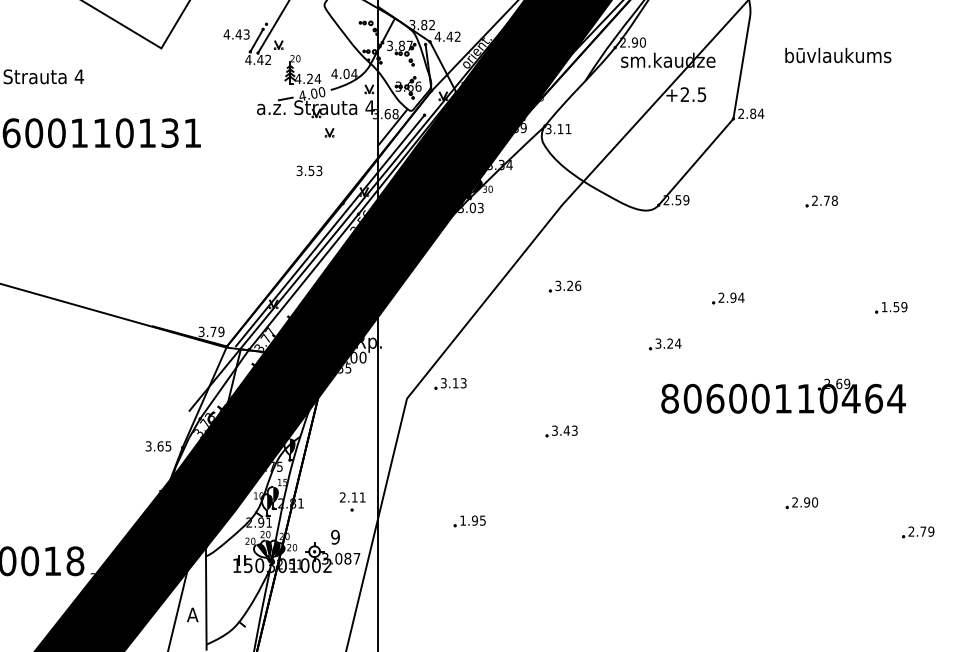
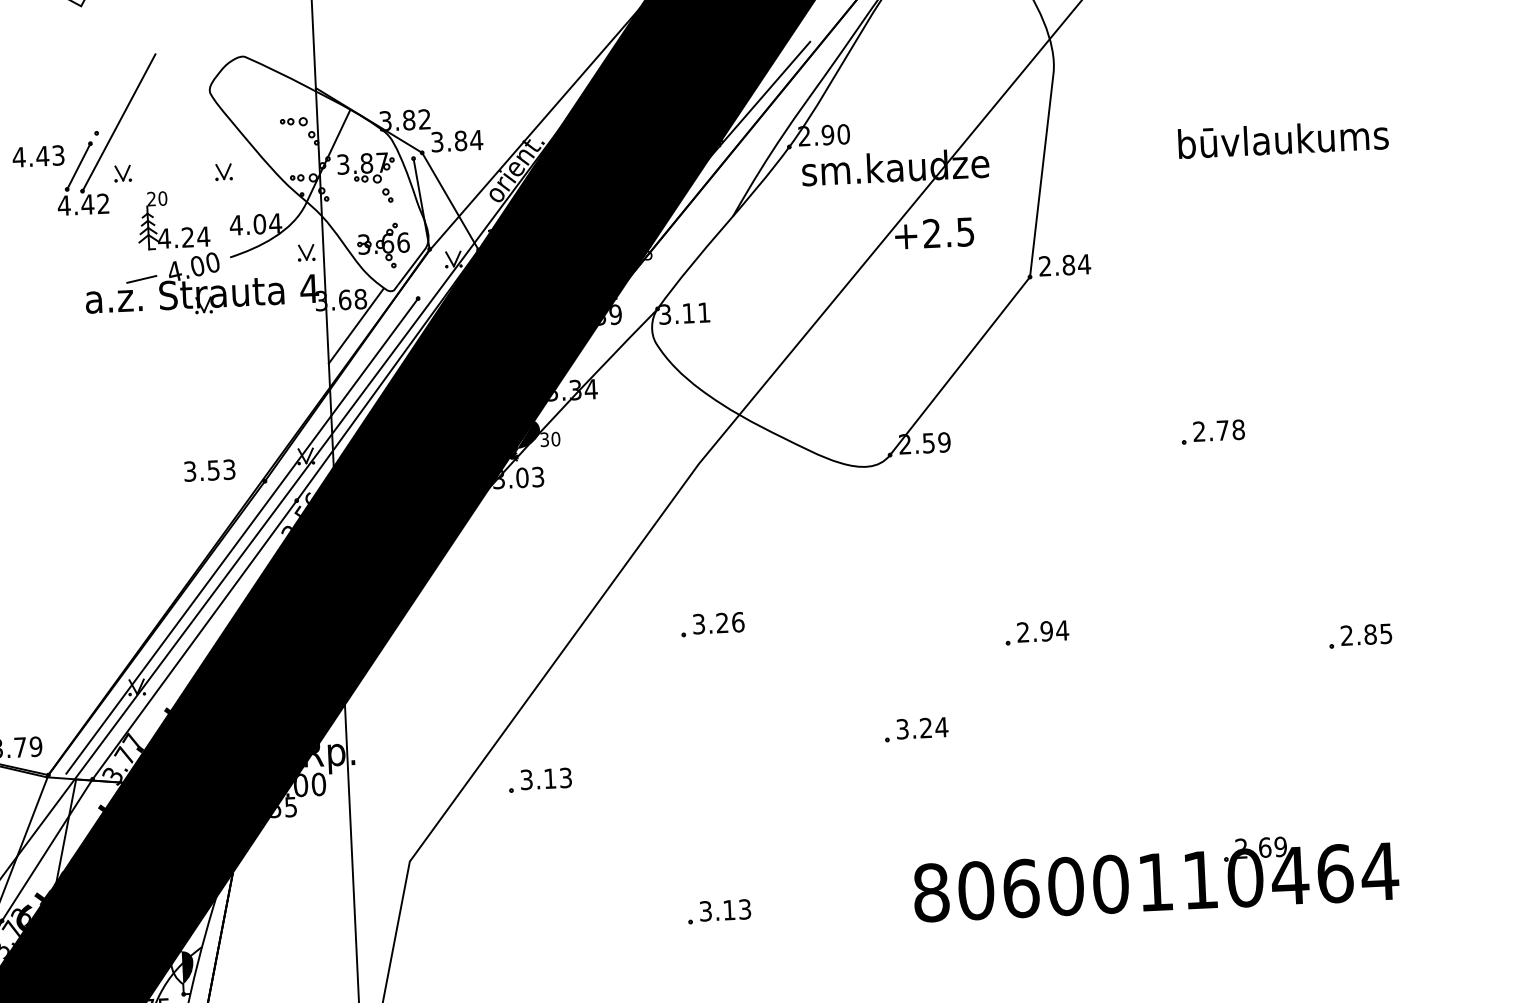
text: (447, 36) -> (456, 140), 4.42 -> 3.84
text: (838, 55) -> (1283, 139), moved
part: (329, 132) -> (223, 171), moved
text: (309, 170) -> (209, 469), moved
text: (894, 307) -> (1366, 635), 1.59 -> 2.85
part: (450, 383) -> (539, 779), moved
part: (783, 395) -> (1155, 875), moved
text: (566, 430) -> (728, 909), 3.43 -> 3.13

